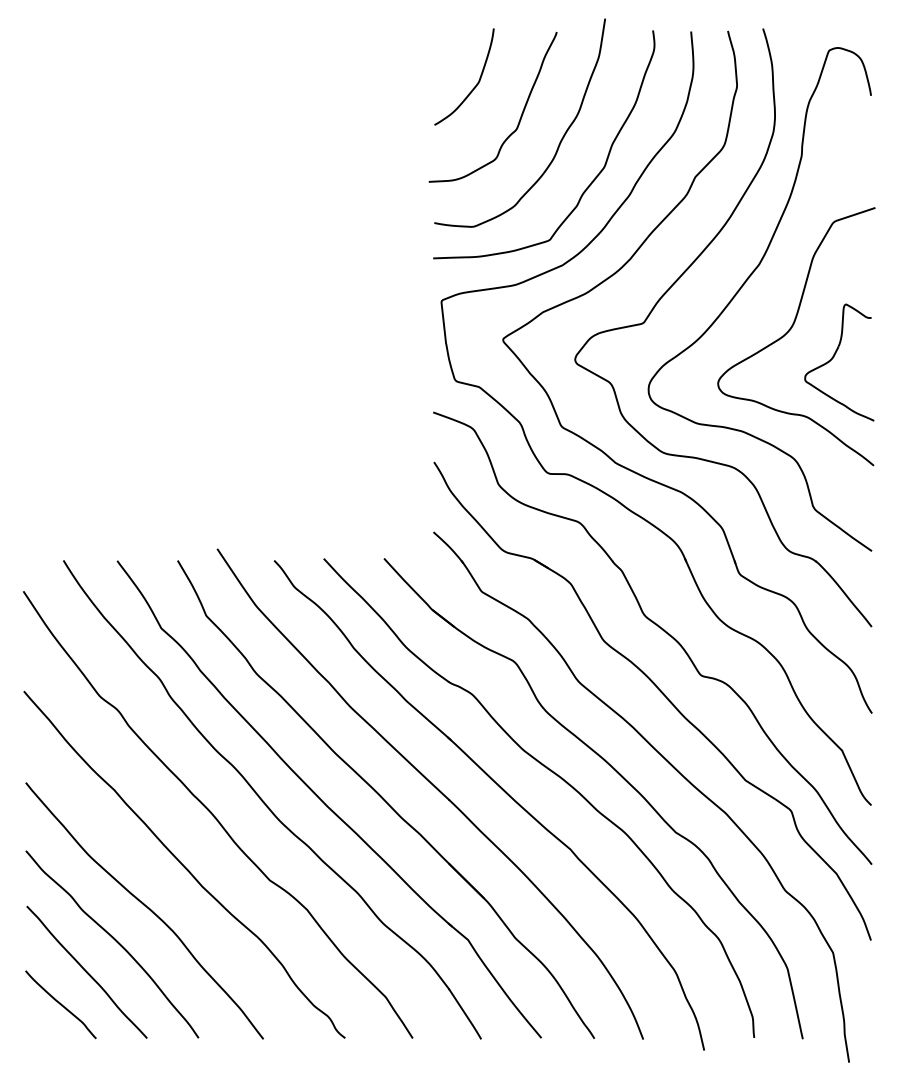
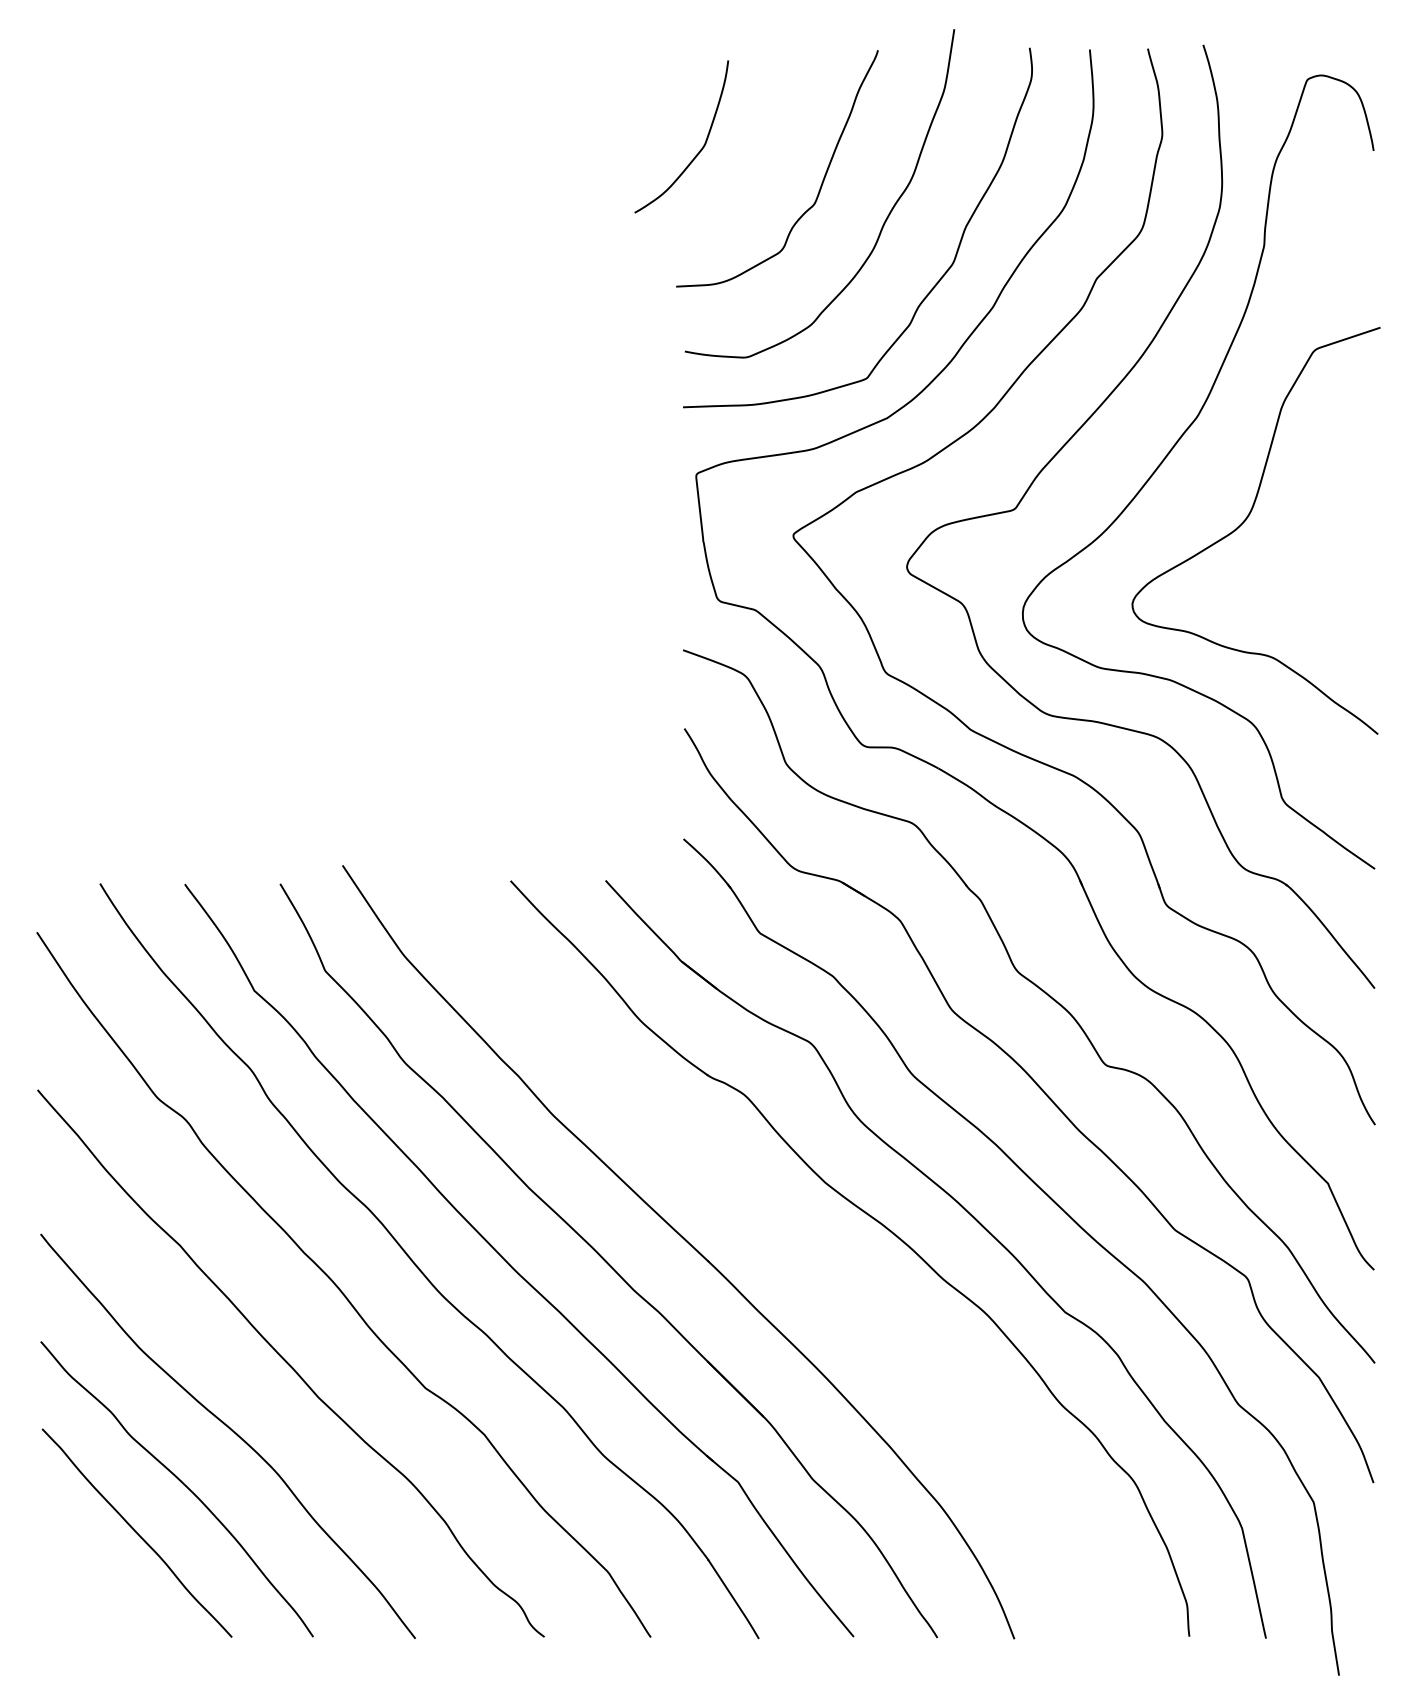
curve: (476, 83) -> (700, 147), moved
part: (834, 357) -> (1315, 563), removed
part: (502, 790) -> (792, 1246), removed
curve: (60, 1004) -> (95, 1583), removed

